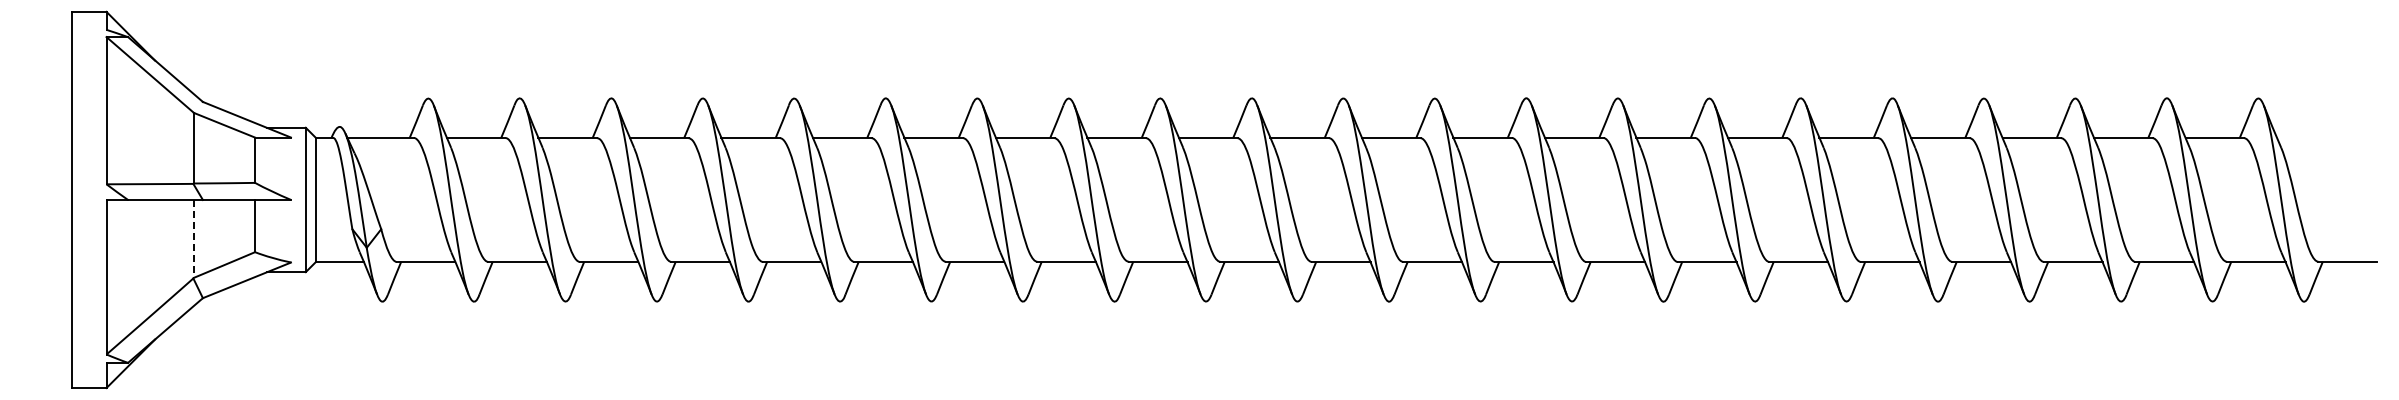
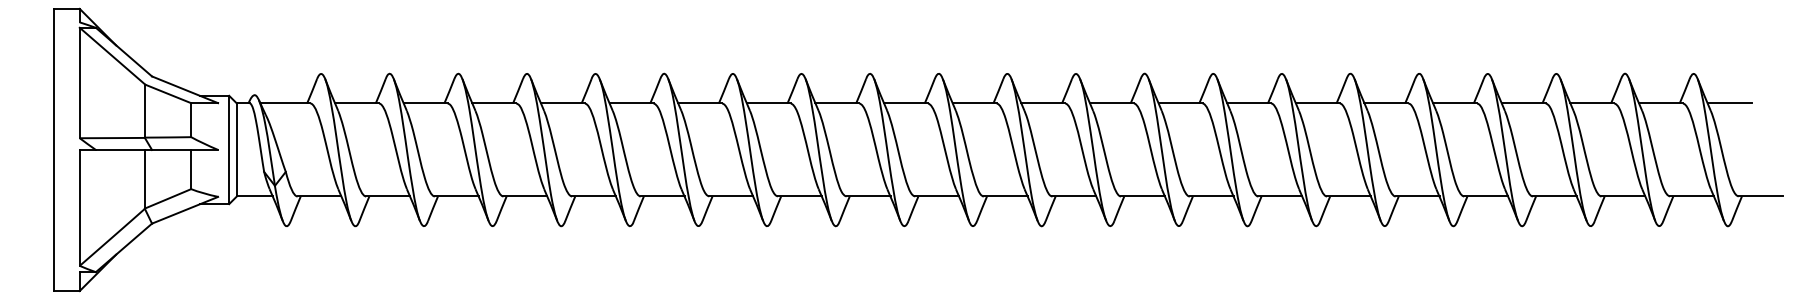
line: (2306, 137) -> (1729, 103), added
line: (193, 238) -> (145, 178), dashed -> solid

